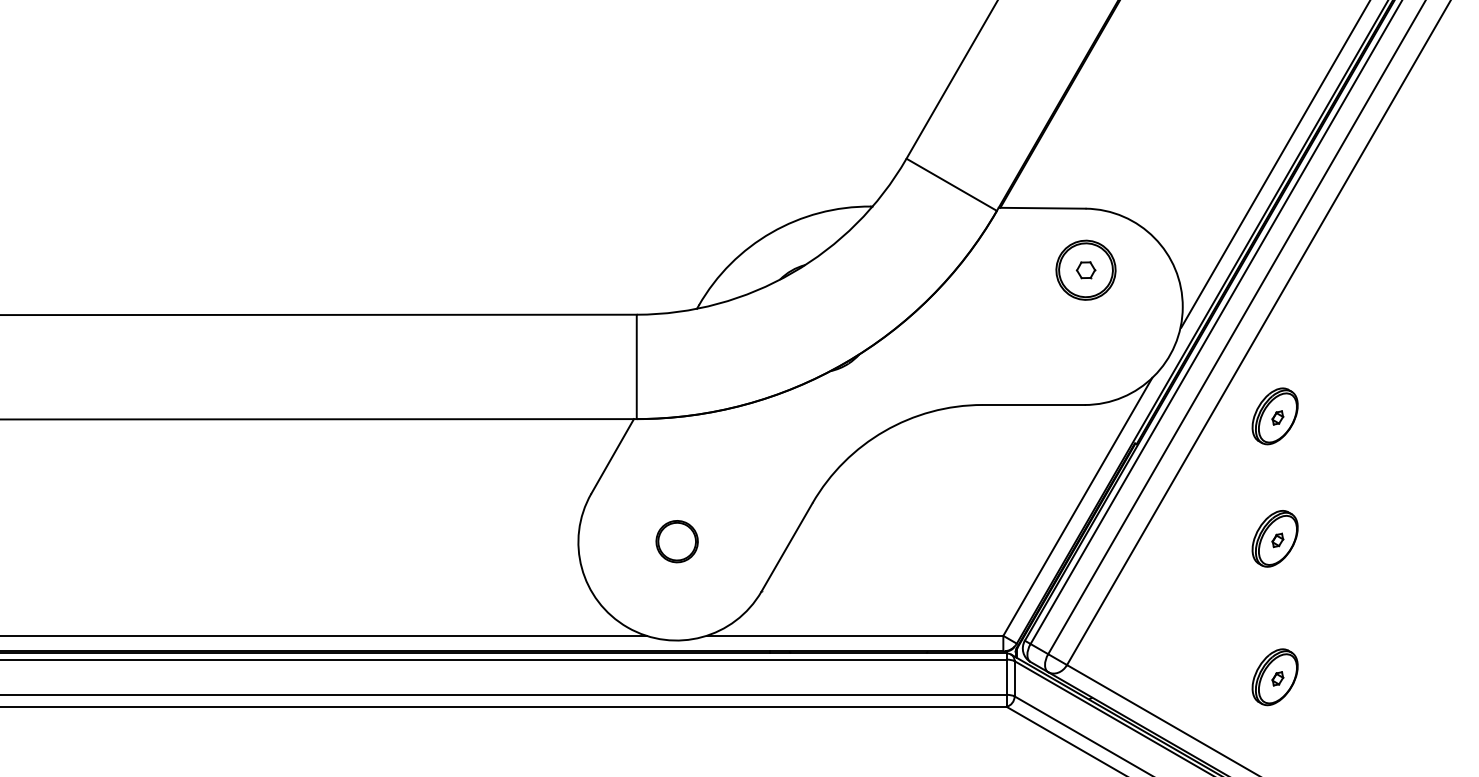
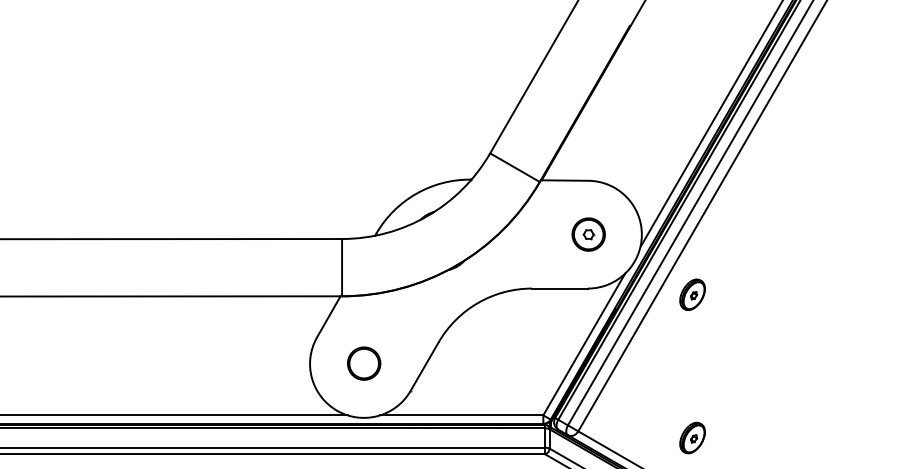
part: (1085, 270) -> (588, 234), moved
part: (1275, 537) -> (692, 361), removed
part: (677, 541) -> (364, 363), size x1.43

